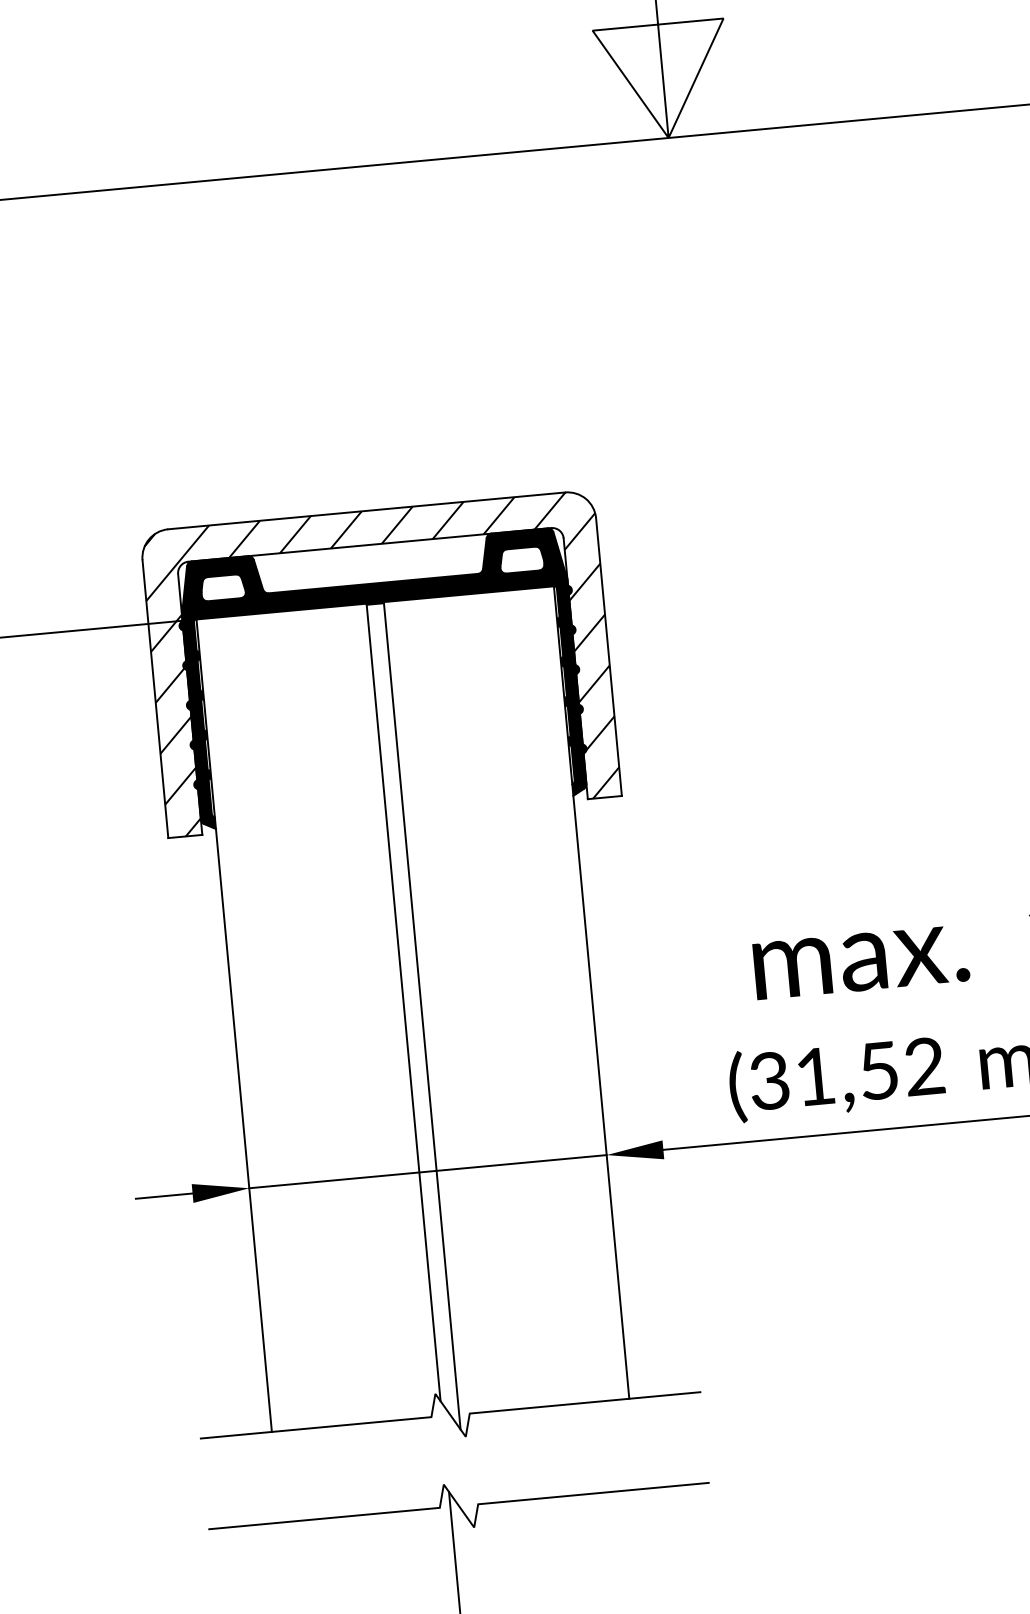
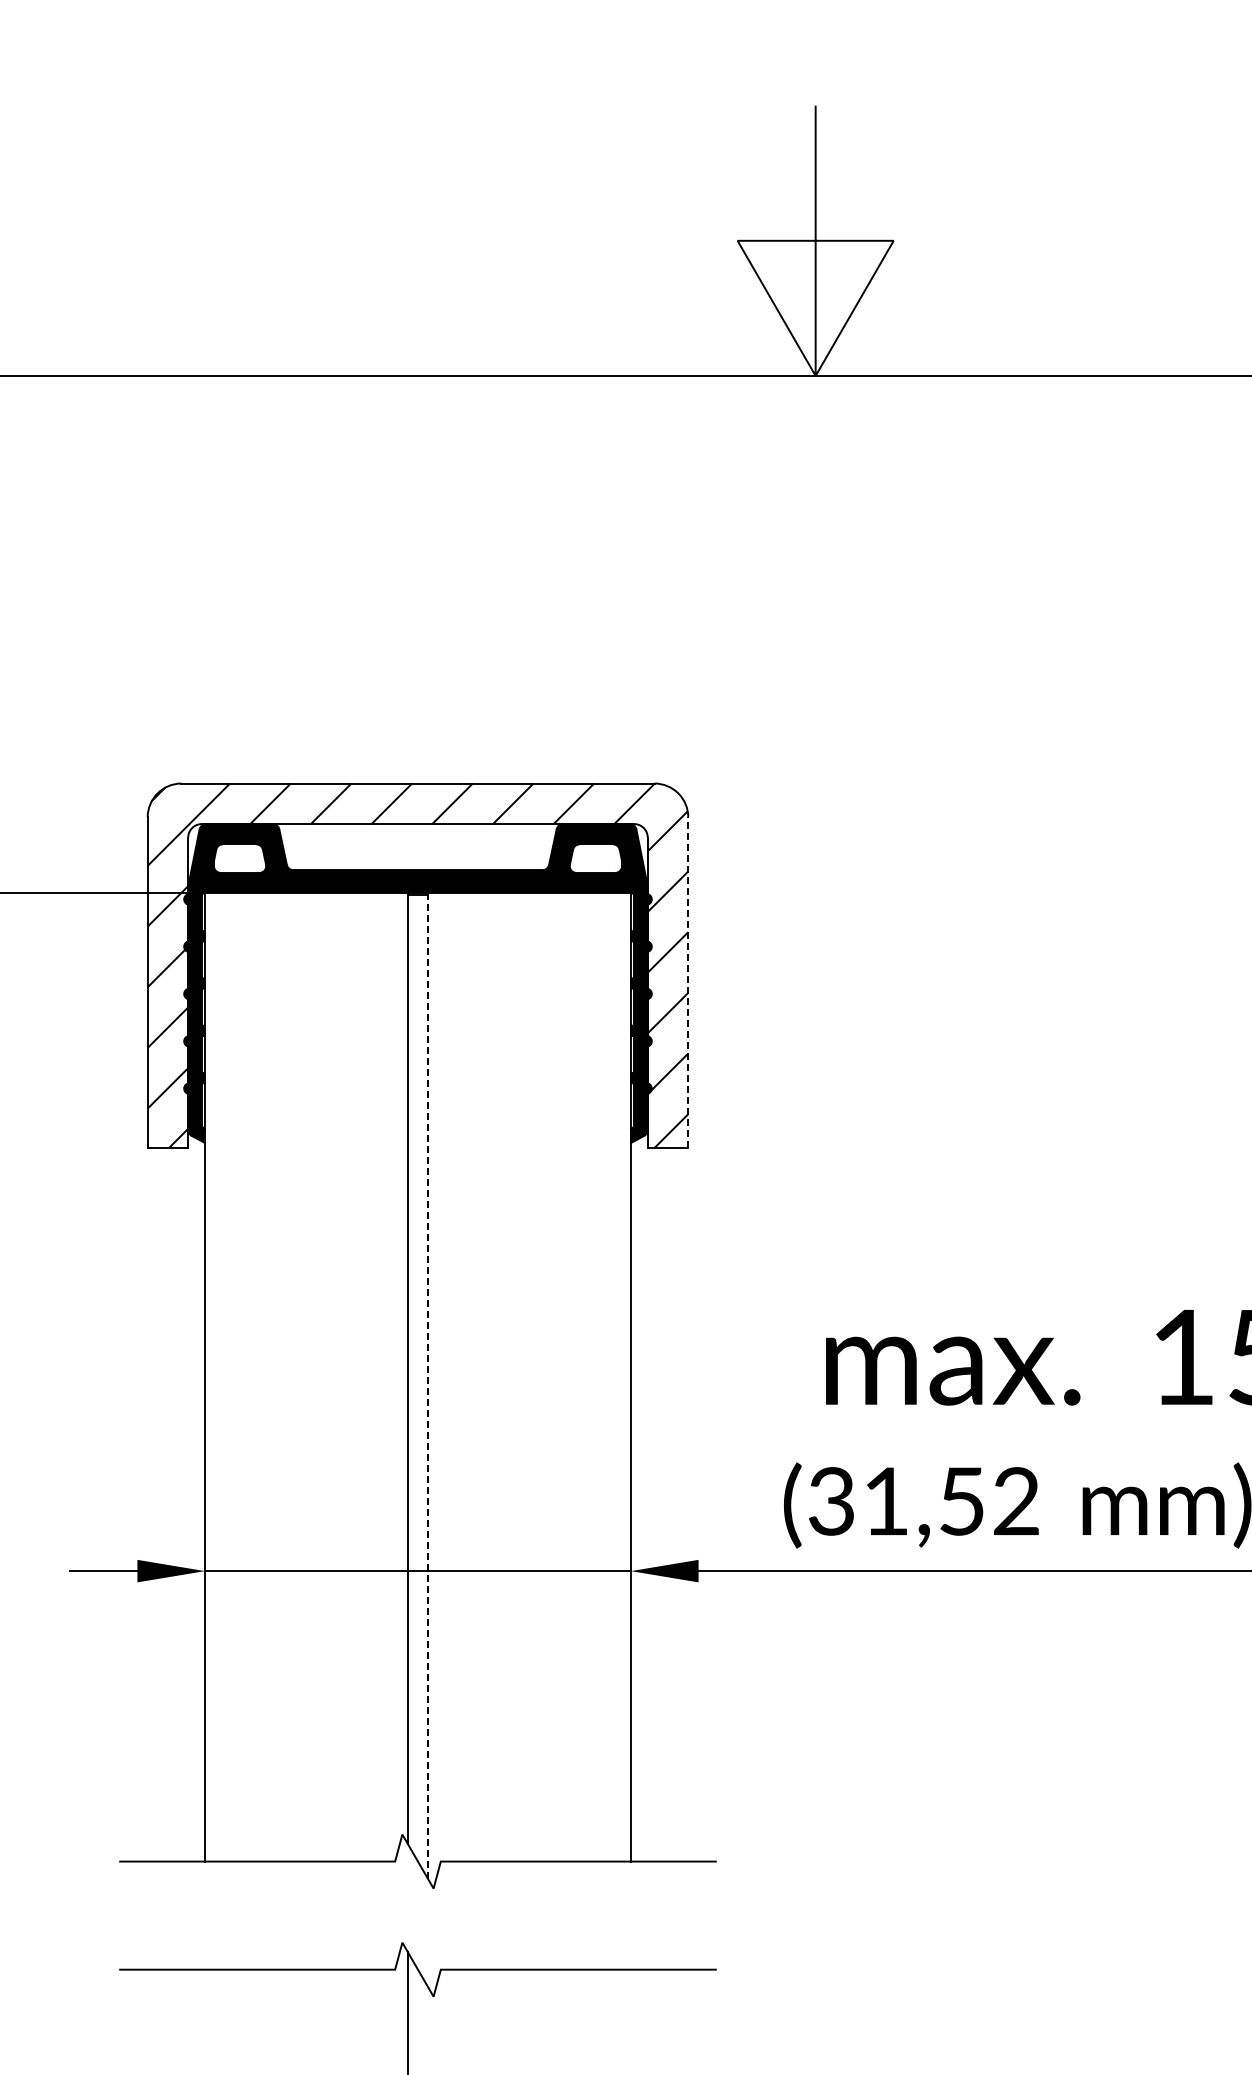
line: (609, 656) -> (688, 982), solid -> dashed
line: (422, 1015) -> (428, 1385), solid -> dashed

